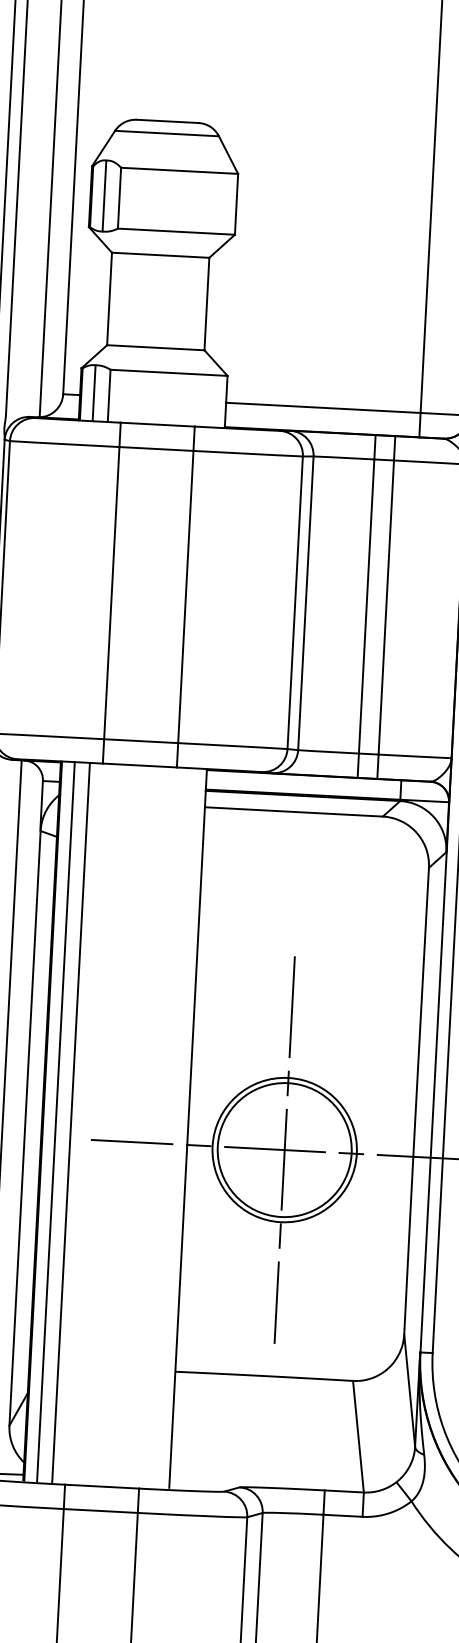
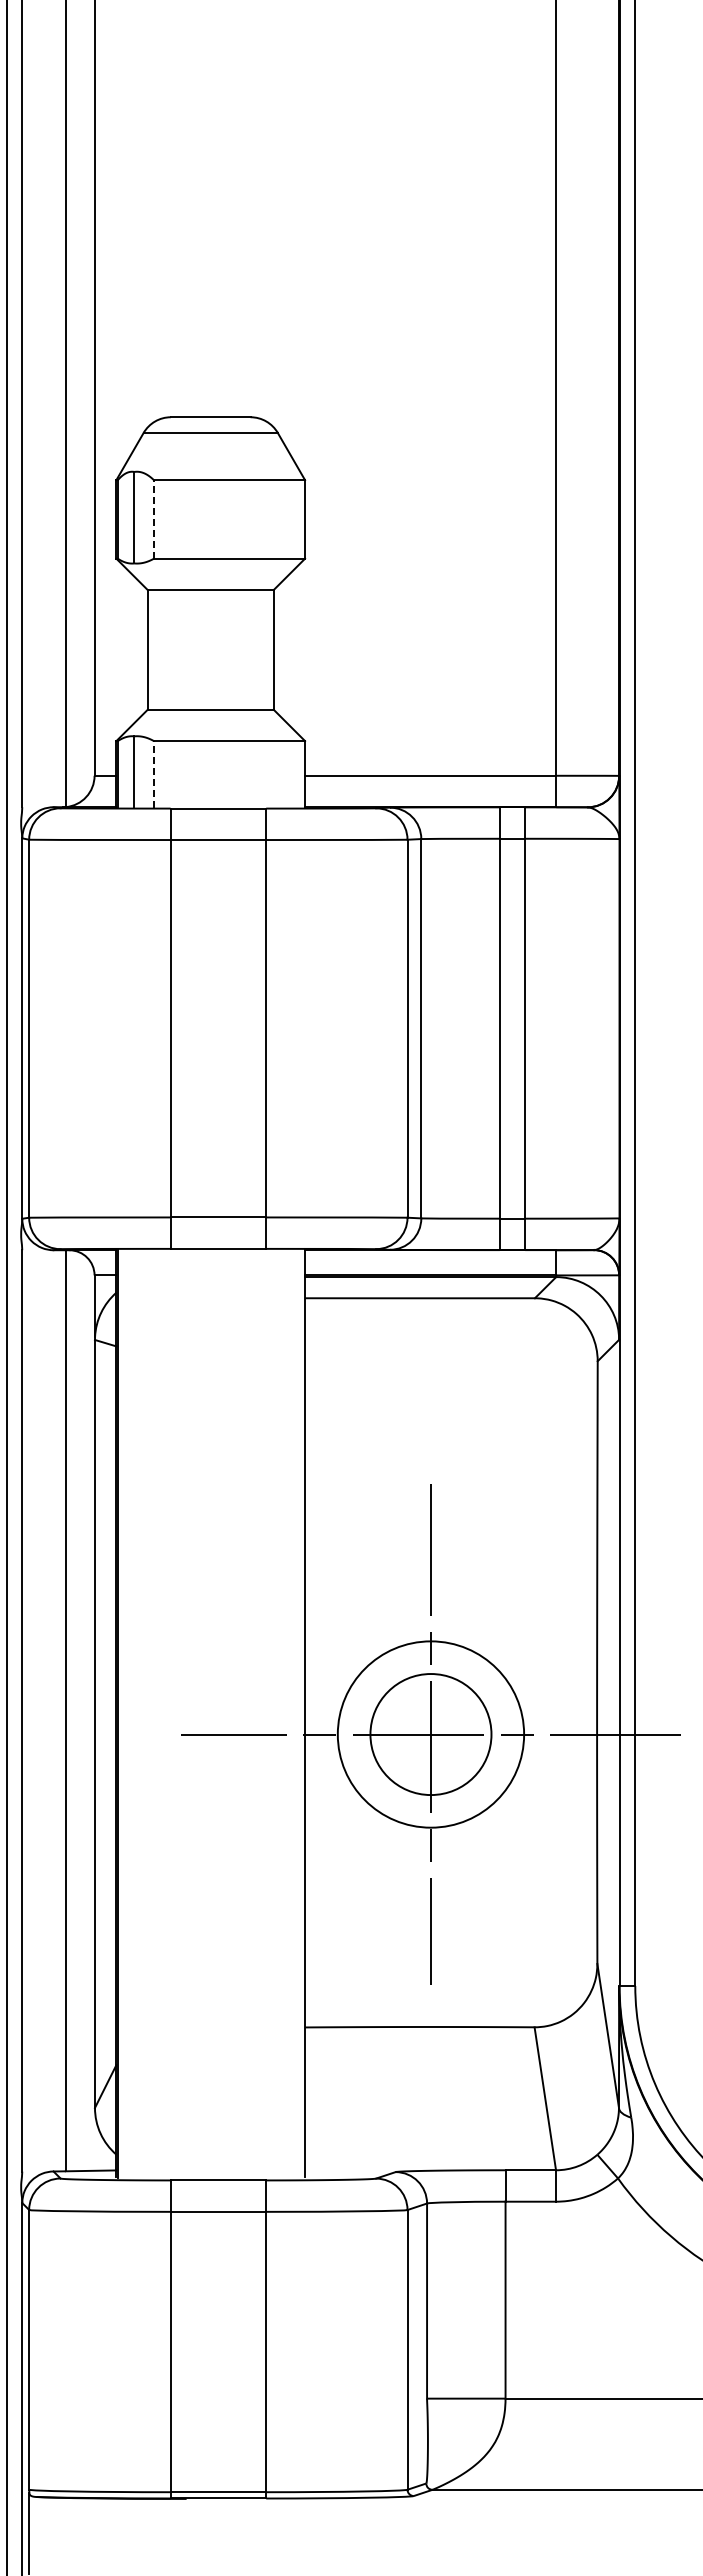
line: (119, 197) -> (153, 518), solid -> dashed
line: (108, 395) -> (153, 774), solid -> dashed
line: (56, 1121) -> (134, 1713), removed
line: (70, 1122) -> (153, 1713), removed
circle: (284, 1150) -> (430, 1734), size x0.7

